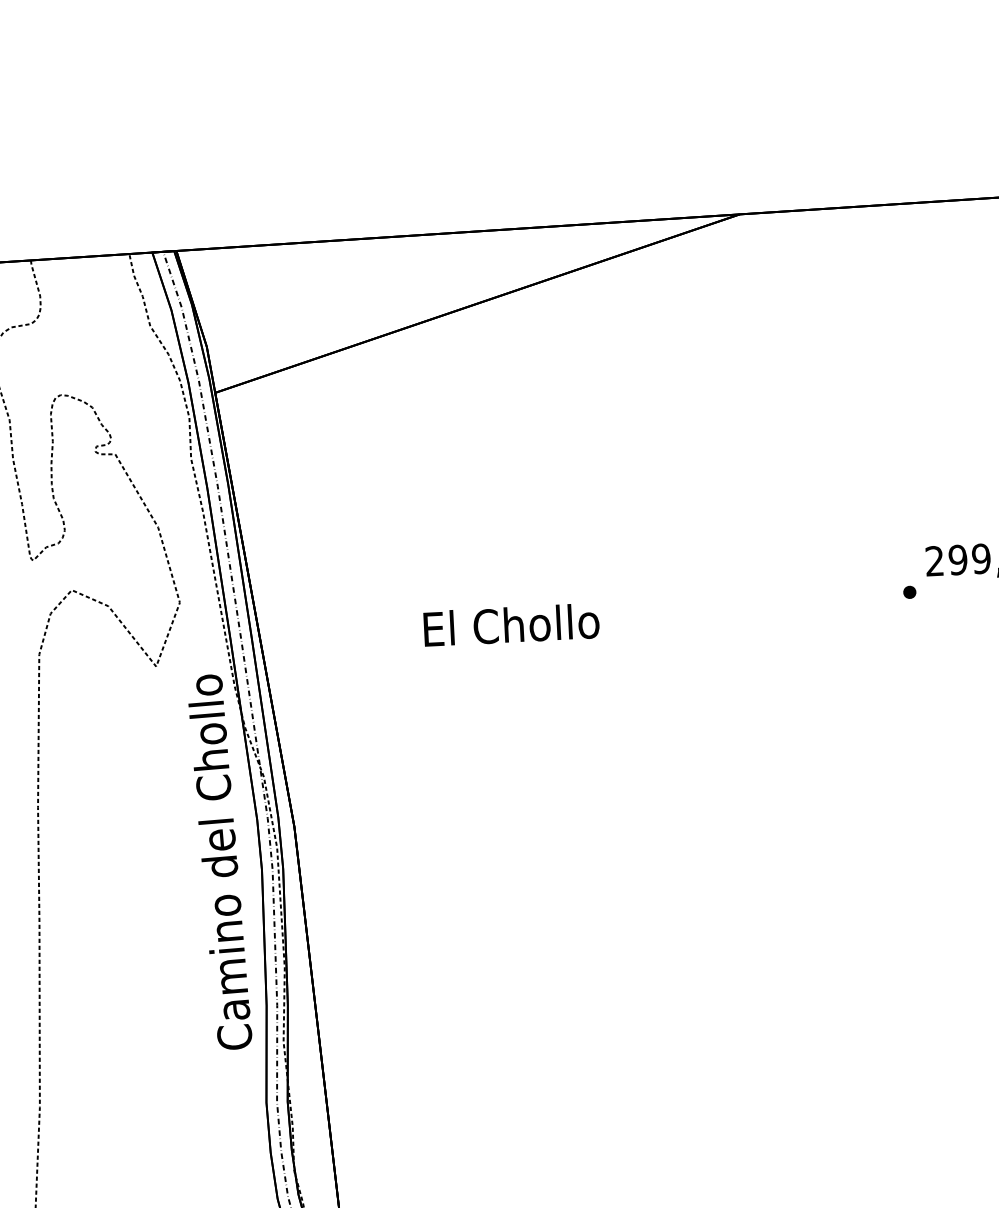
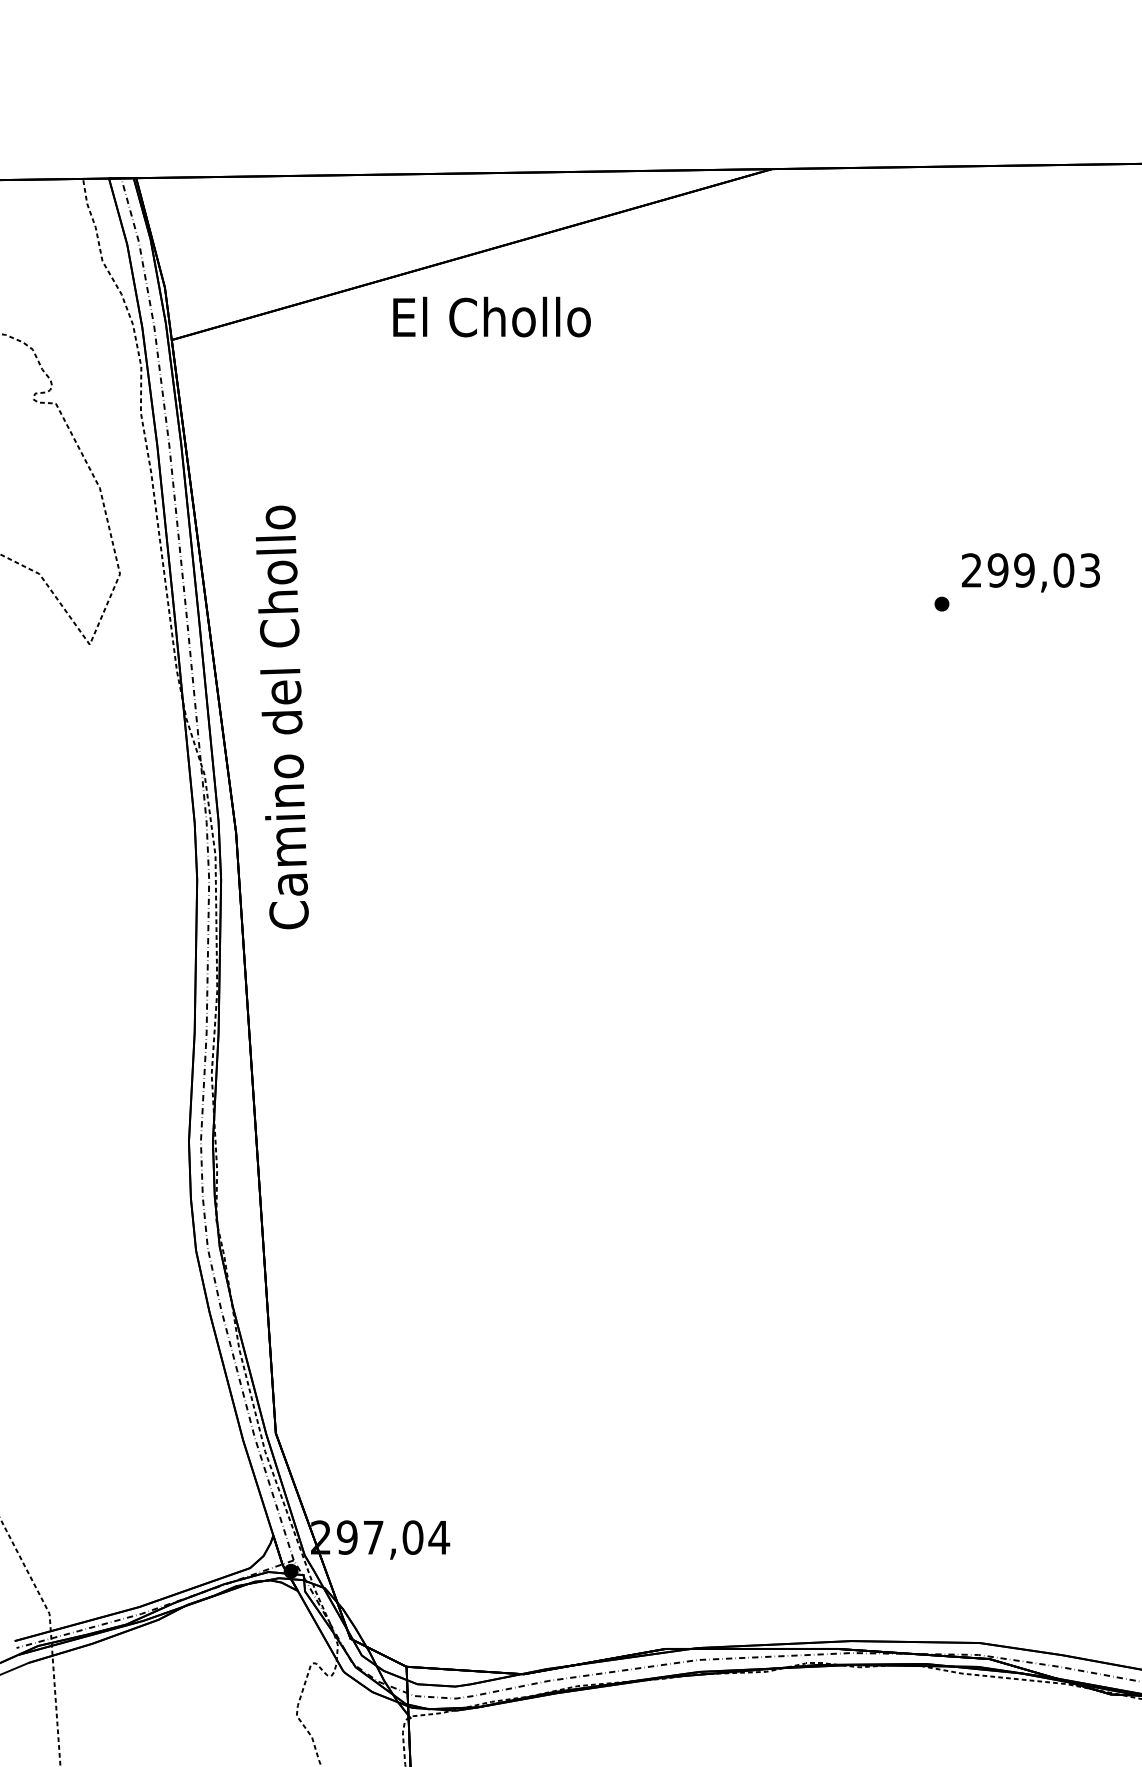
text: (511, 624) -> (491, 316), moved
text: (220, 862) -> (282, 717), moved

